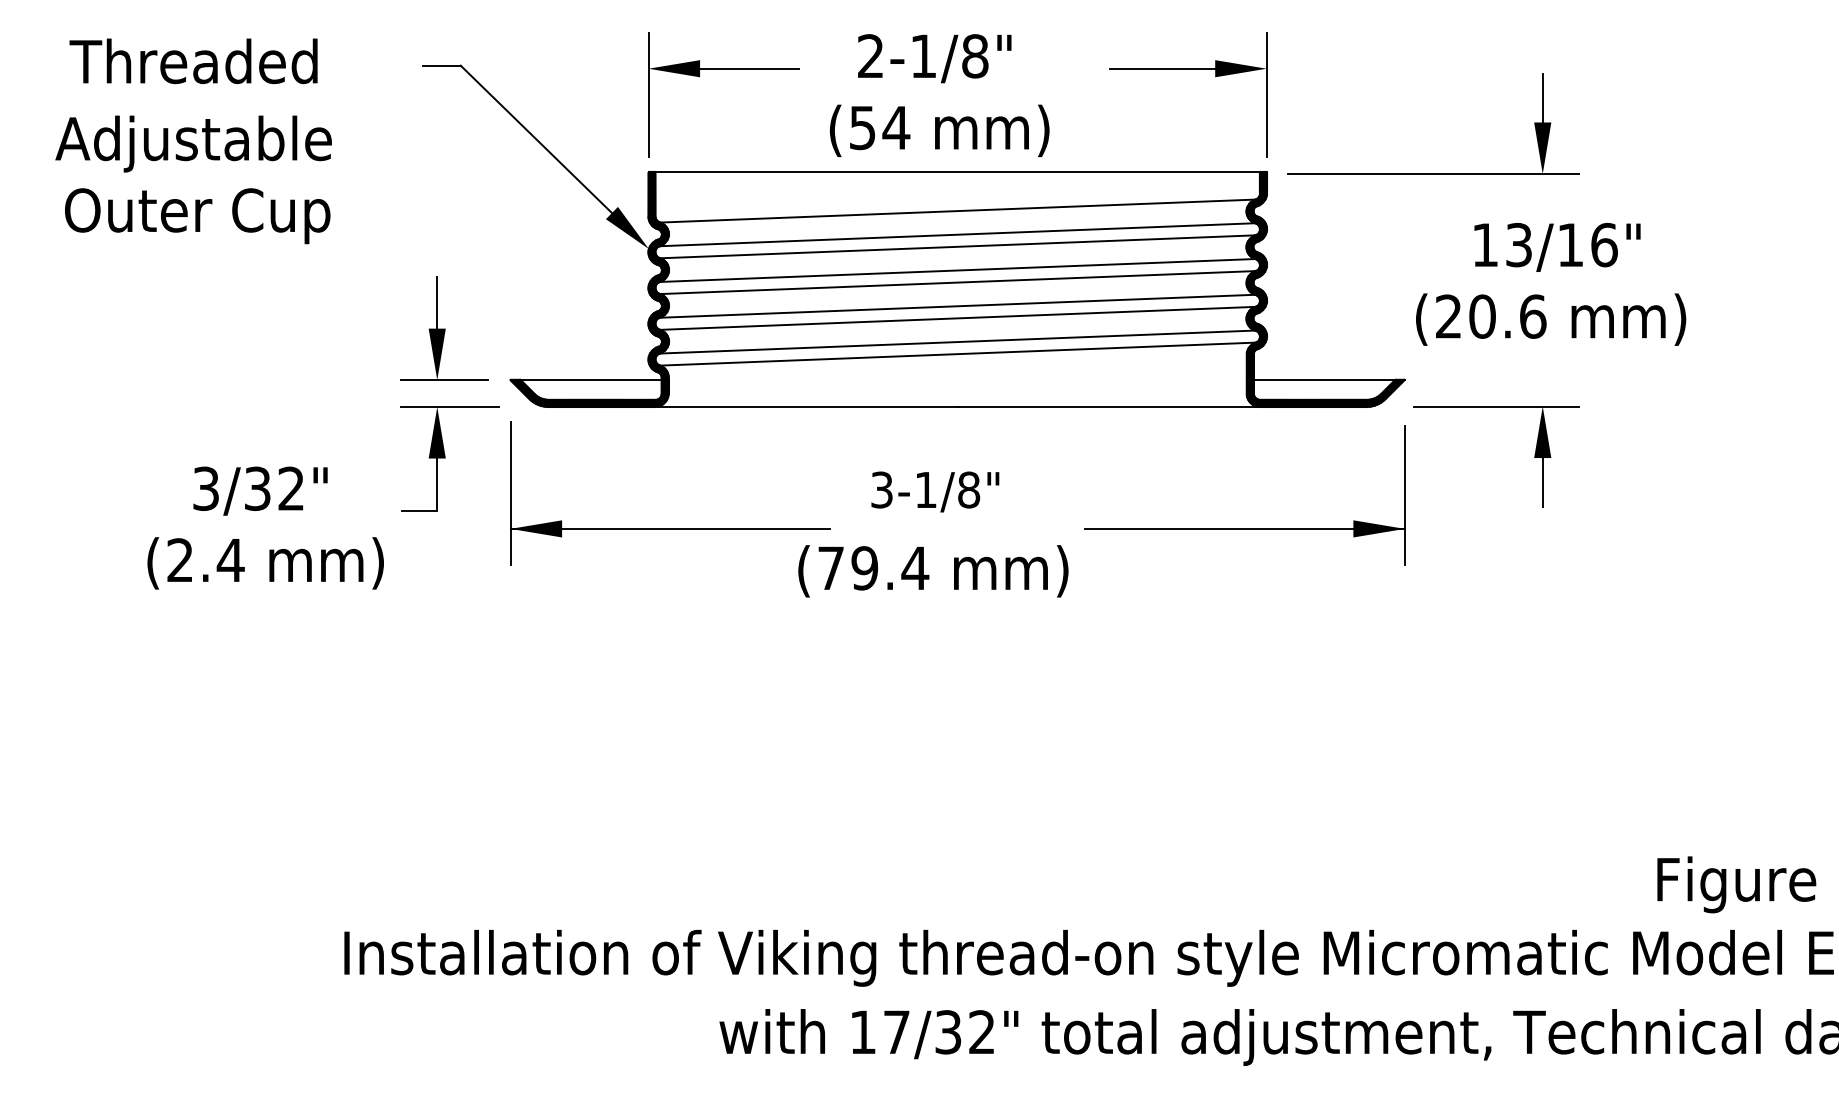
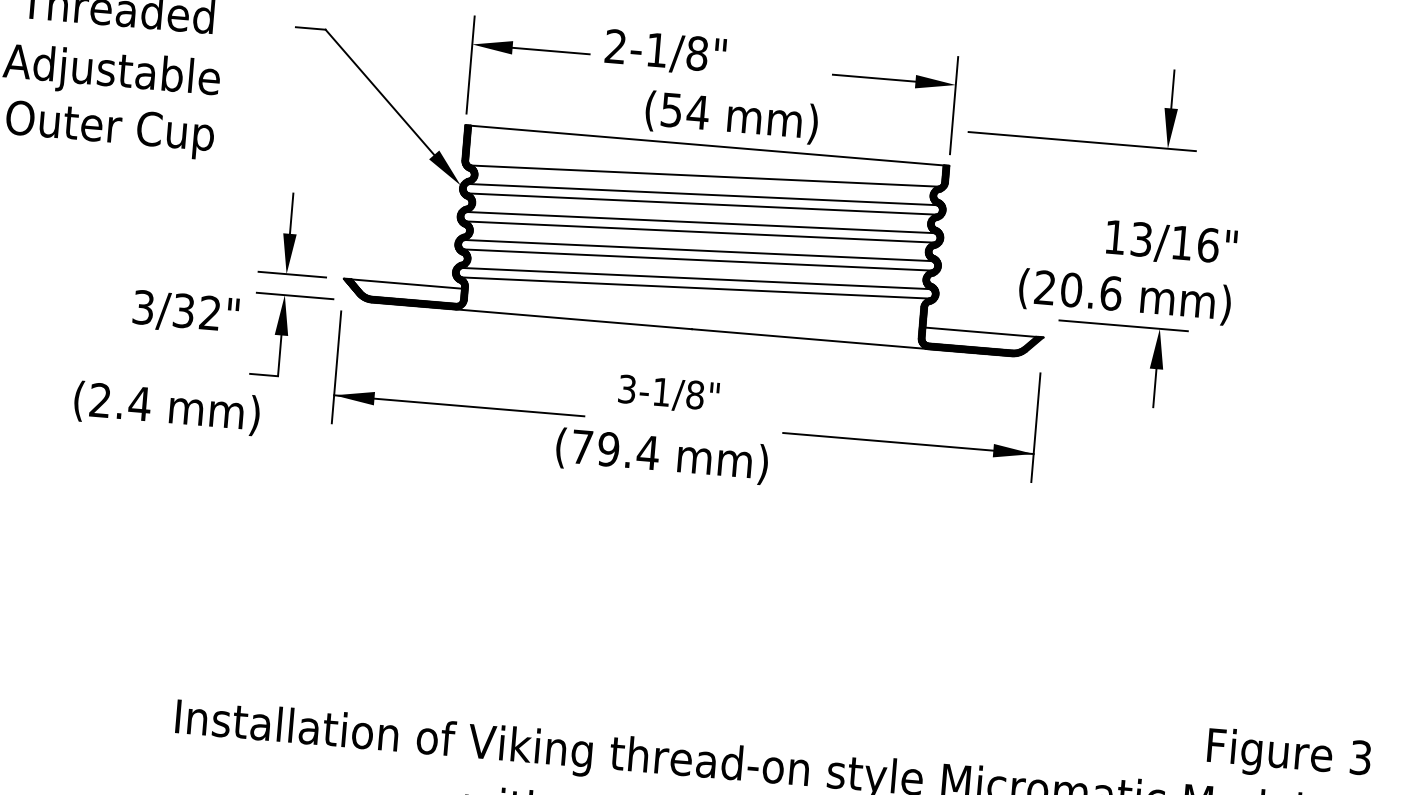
text: (934, 58) -> (665, 52), moved
text: (939, 130) -> (731, 117), moved
part: (1433, 173) -> (1082, 141), moved
text: (1551, 319) -> (1125, 296), moved
part: (1534, 456) -> (1150, 367), moved
text: (260, 490) -> (185, 312), moved
text: (265, 563) -> (166, 408), moved

